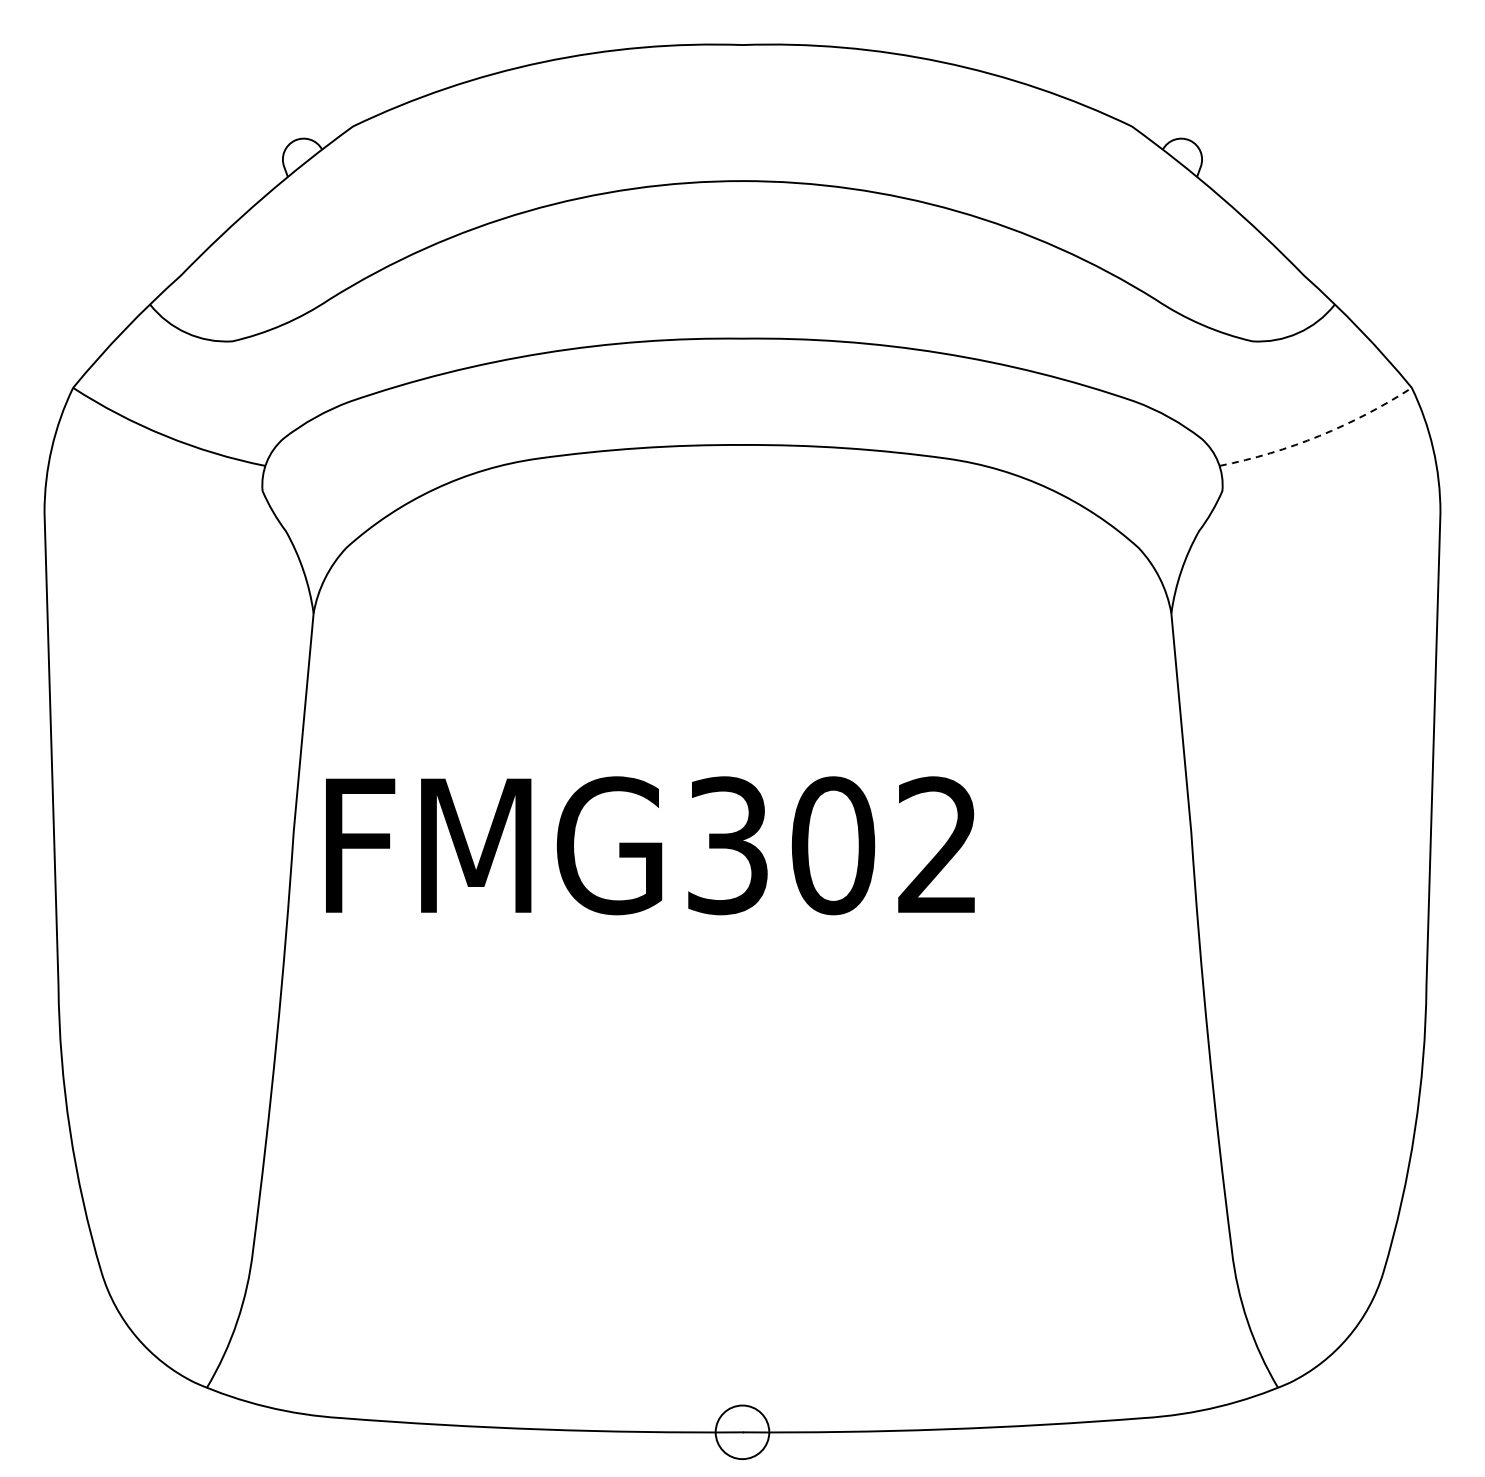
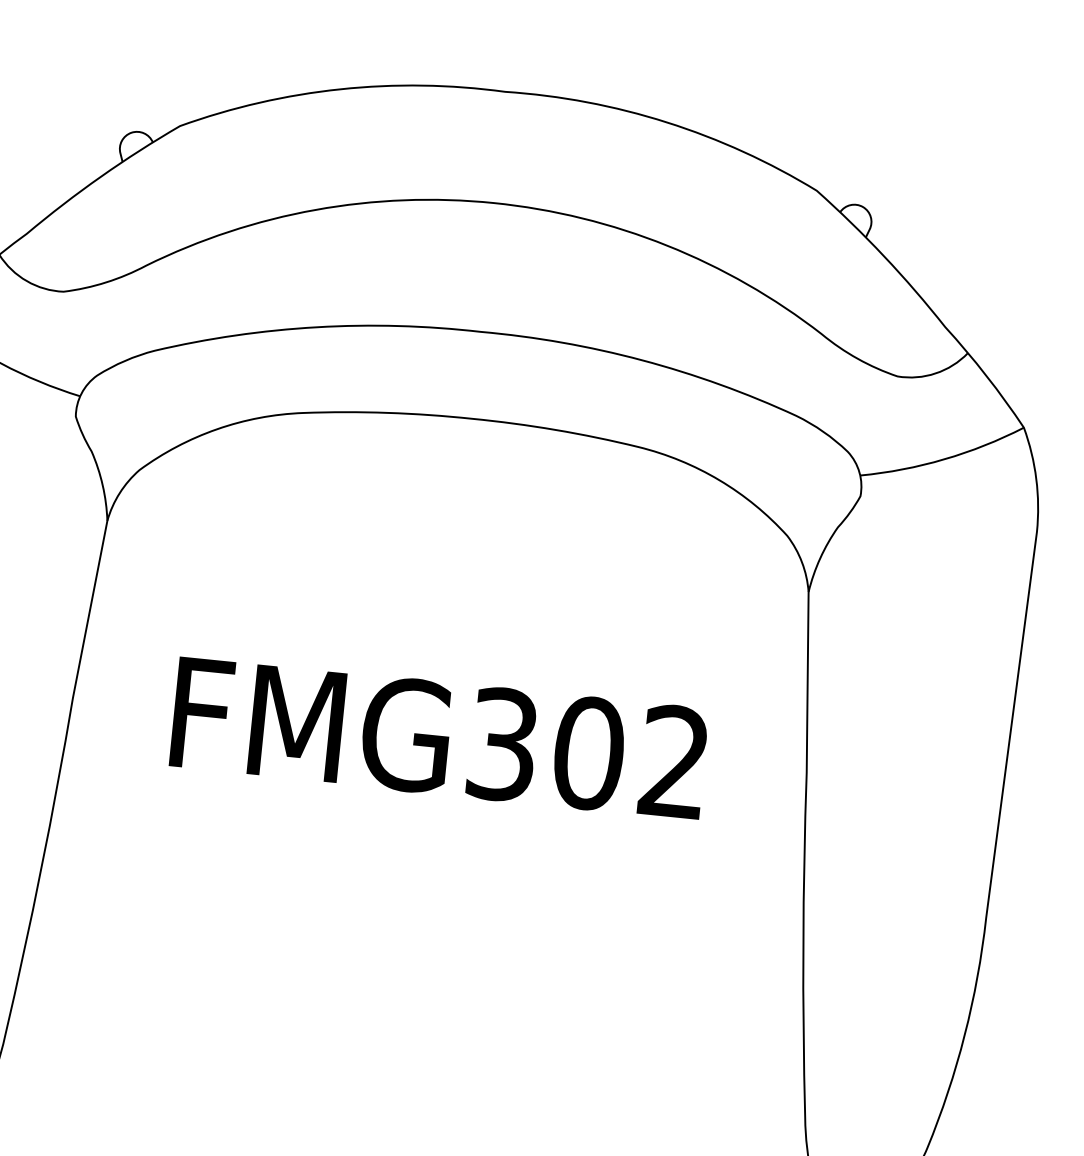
arc: (1319, 435) -> (944, 458), dashed -> solid
text: (650, 845) -> (439, 738), moved

